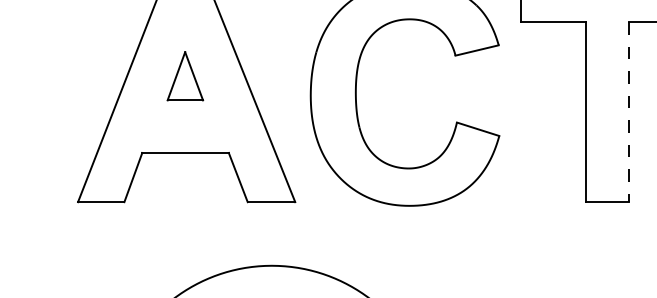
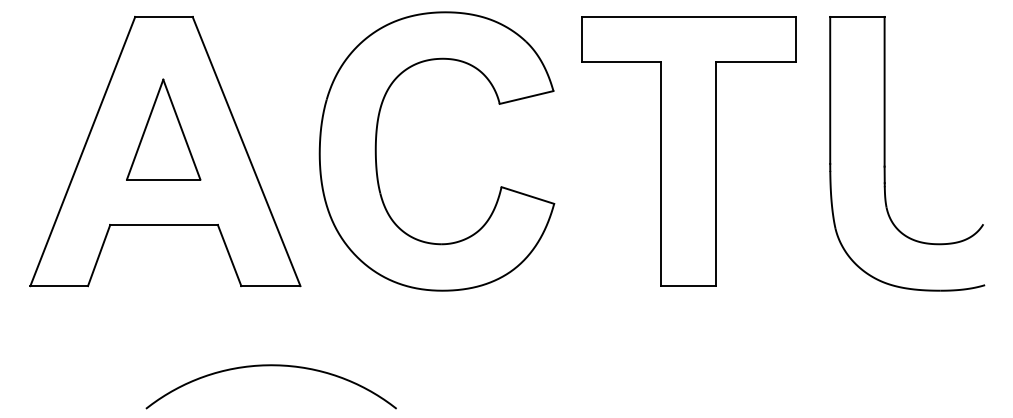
part: (185, 76) -> (163, 129), size x1.67
line: (629, 112) -> (715, 174), dashed -> solid

